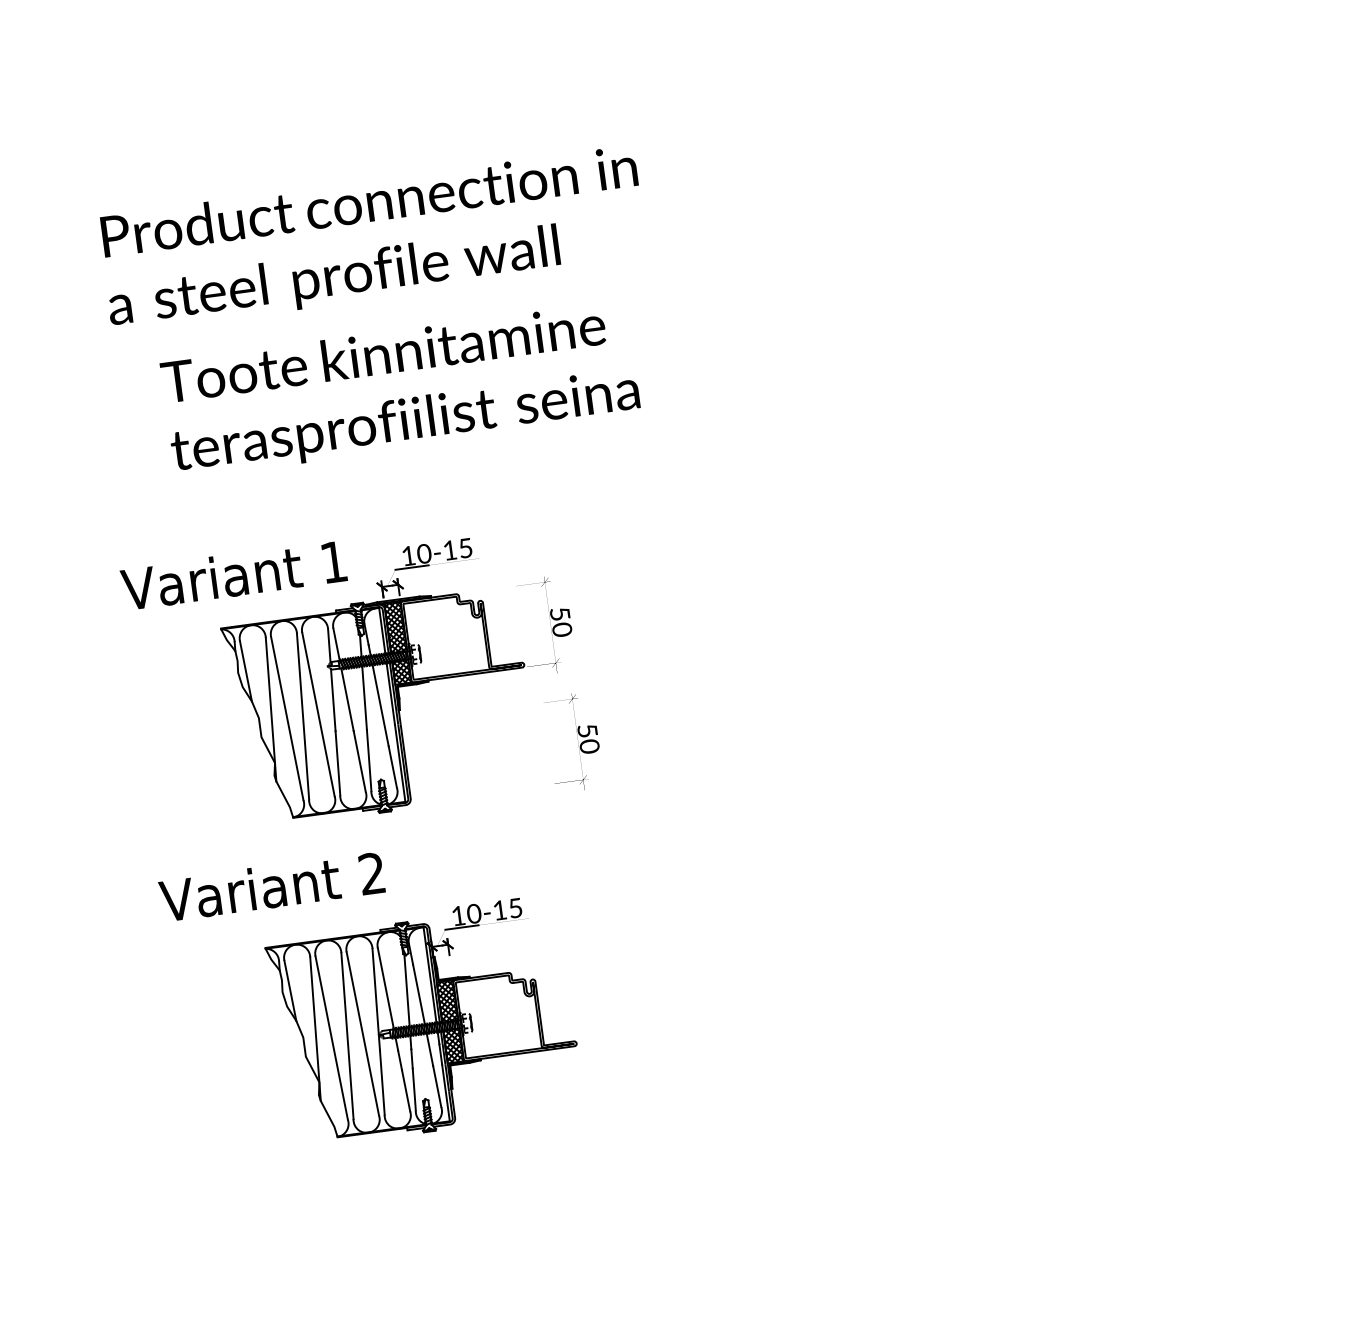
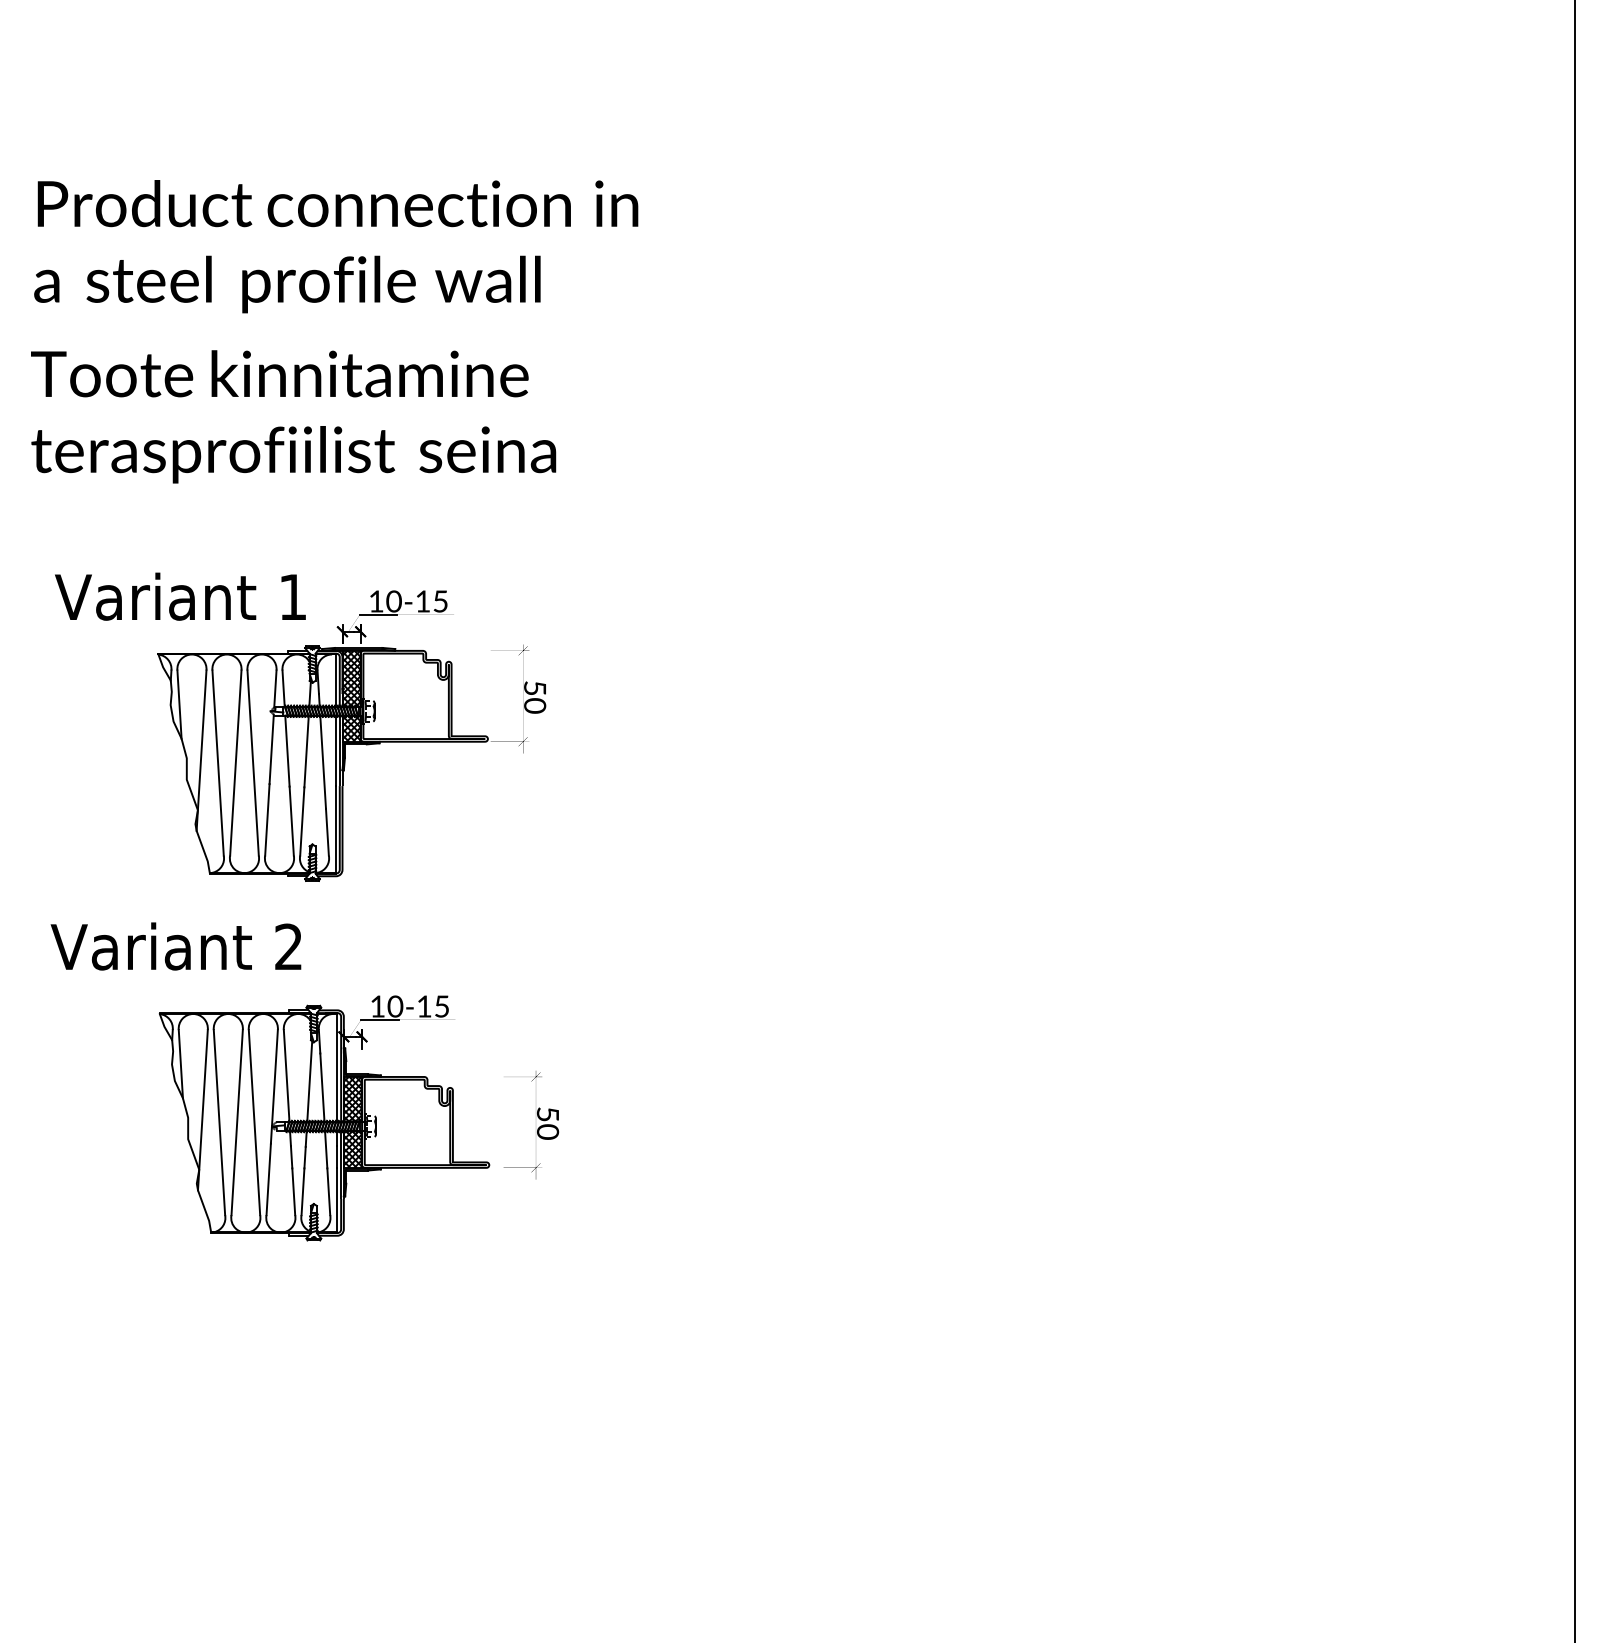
text: (373, 239) -> (336, 246), moved
text: (400, 389) -> (293, 416), moved
text: (574, 742) -> (531, 1125), moved

